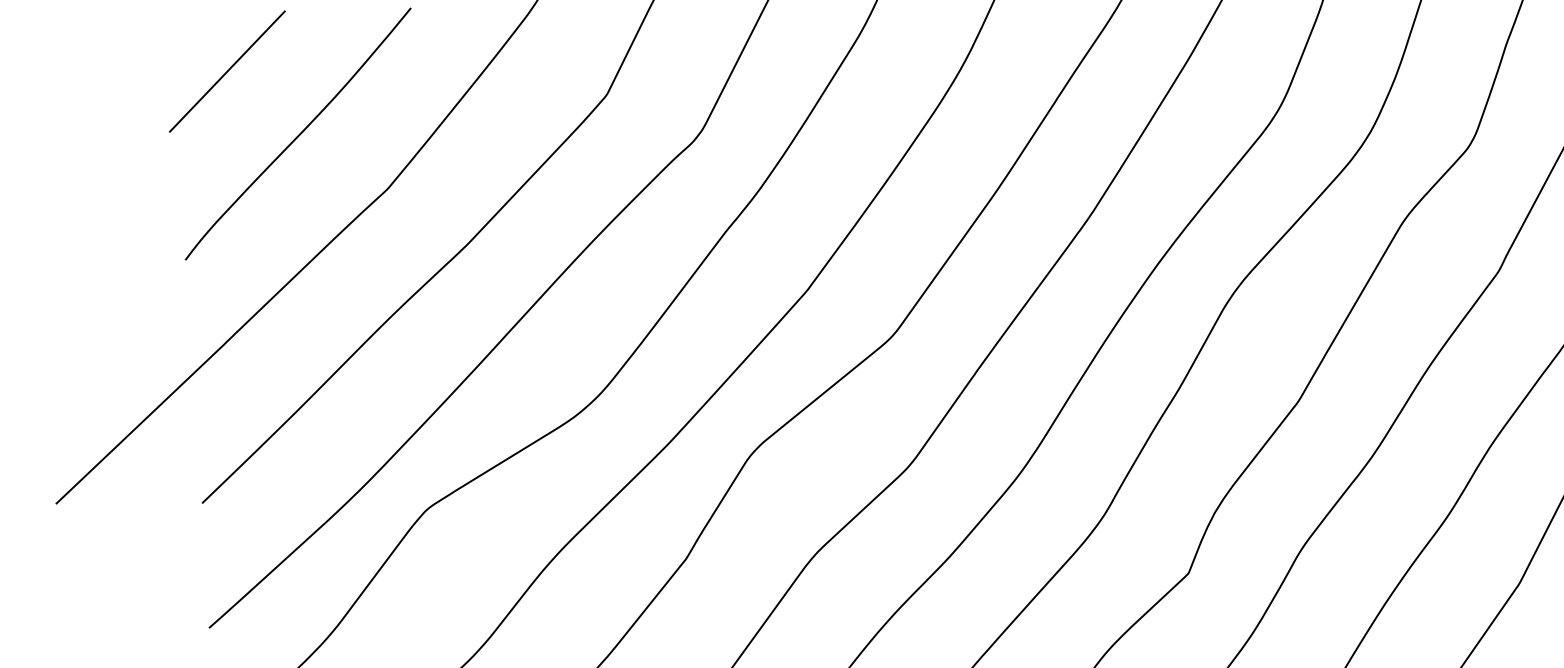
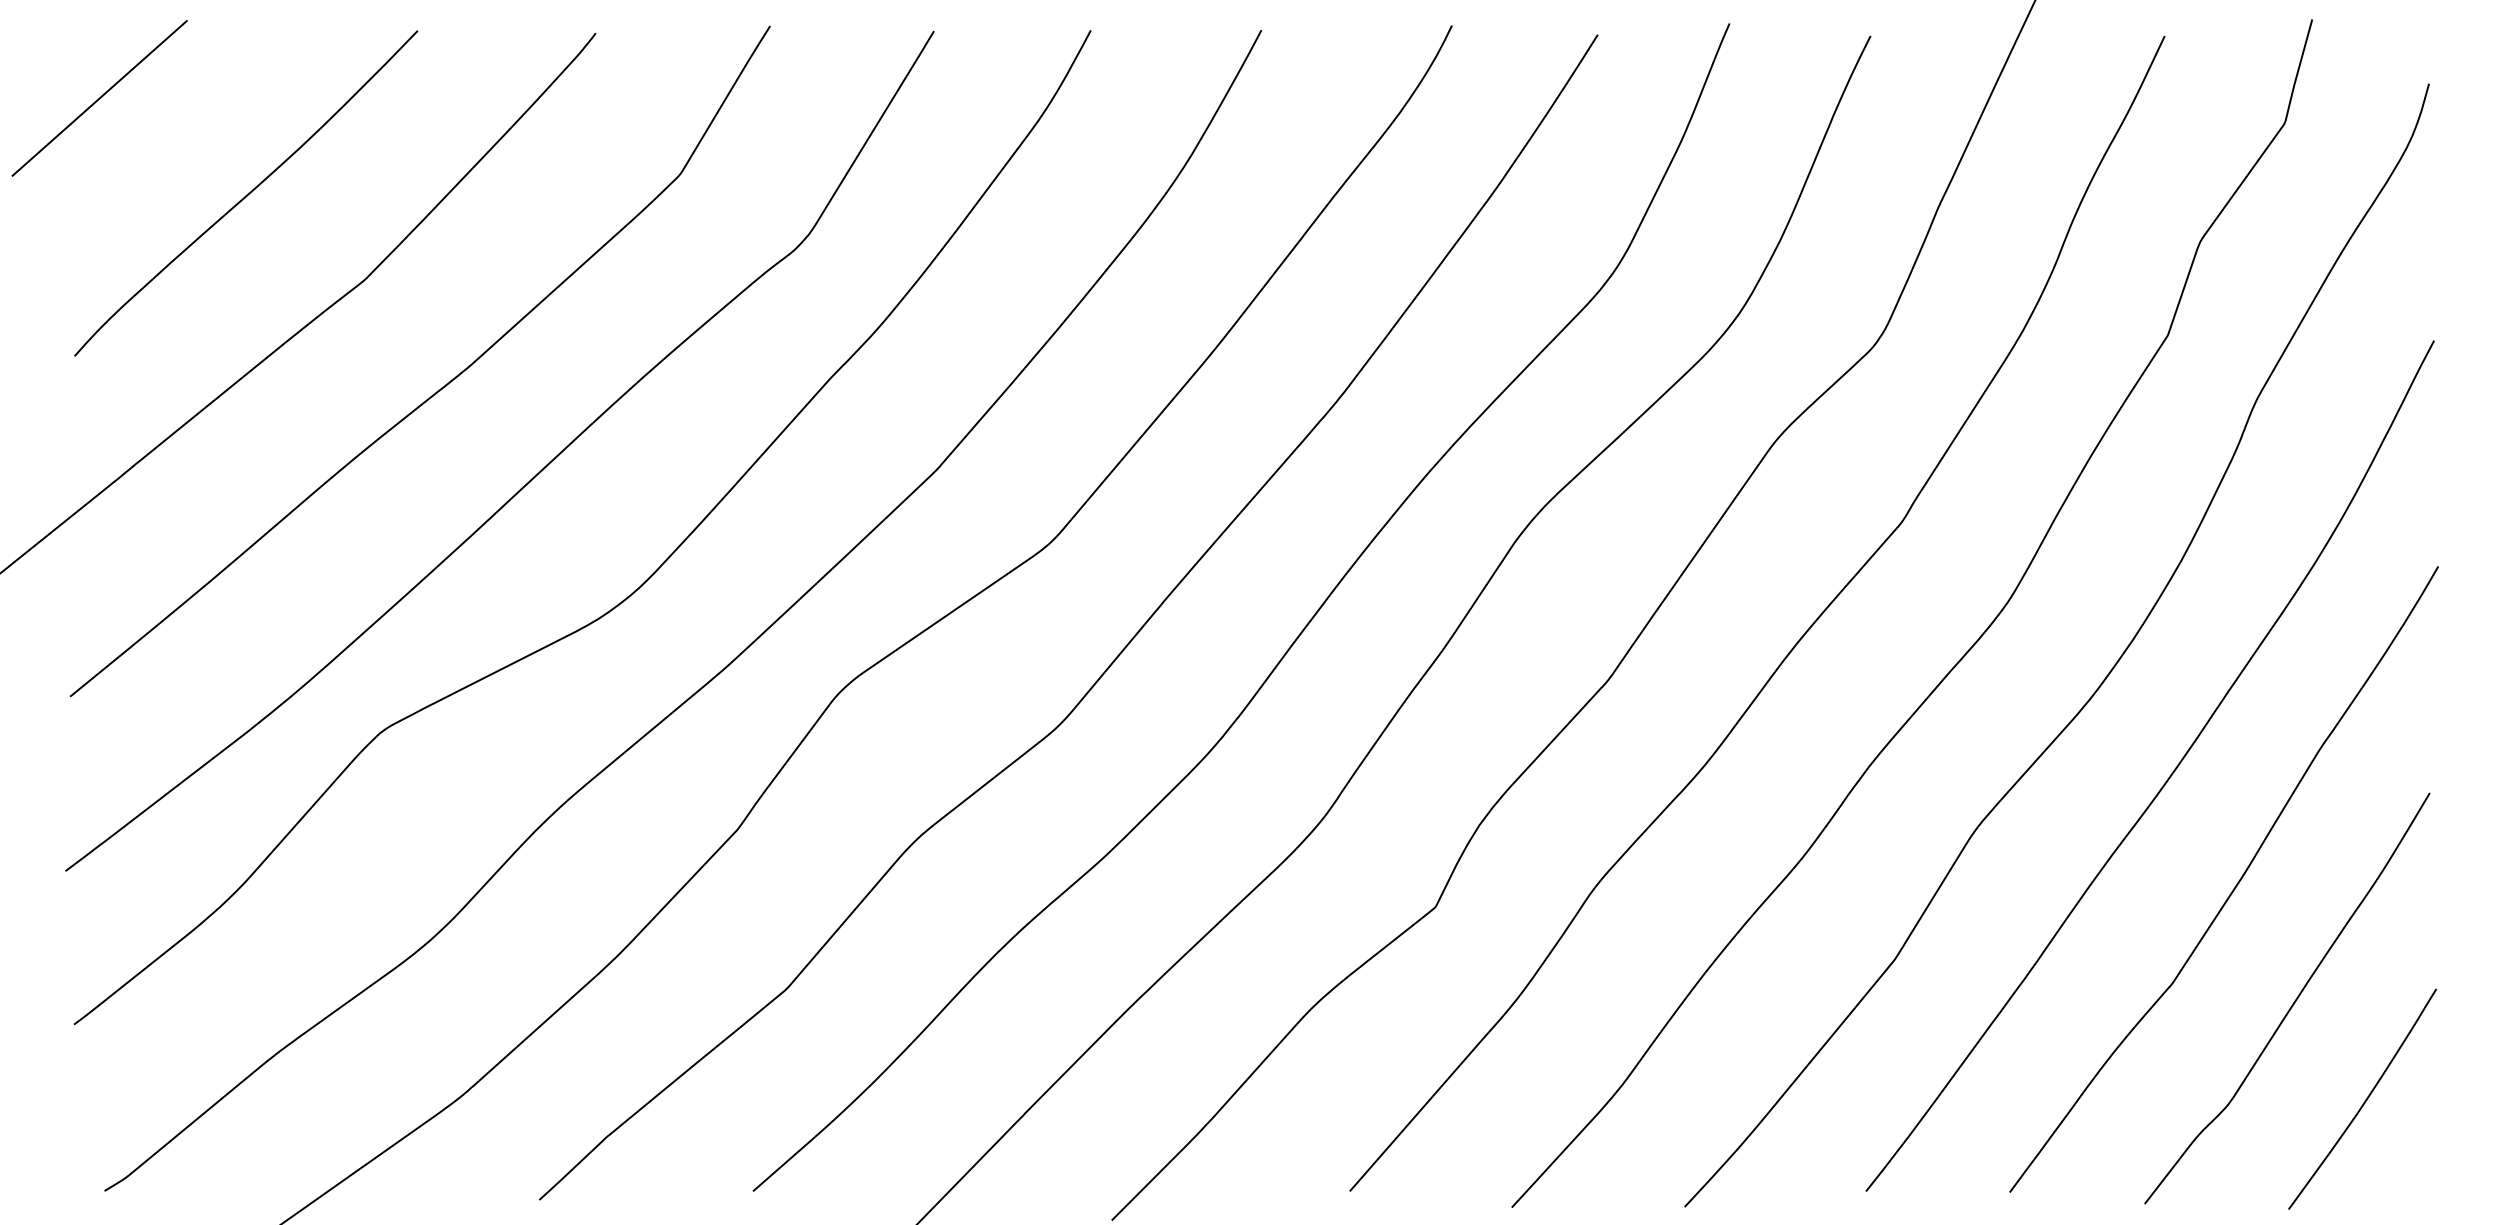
line: (227, 71) -> (99, 98), moved

